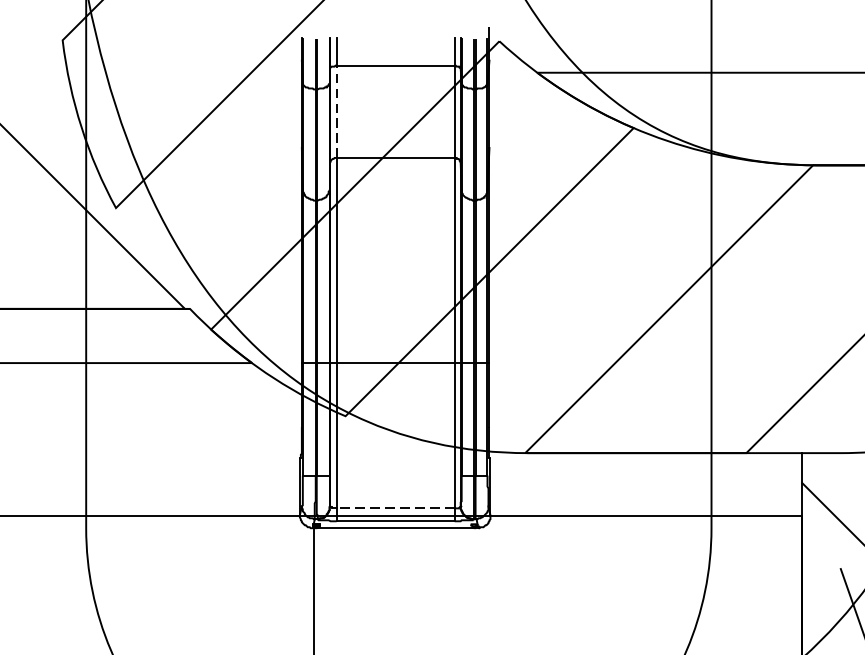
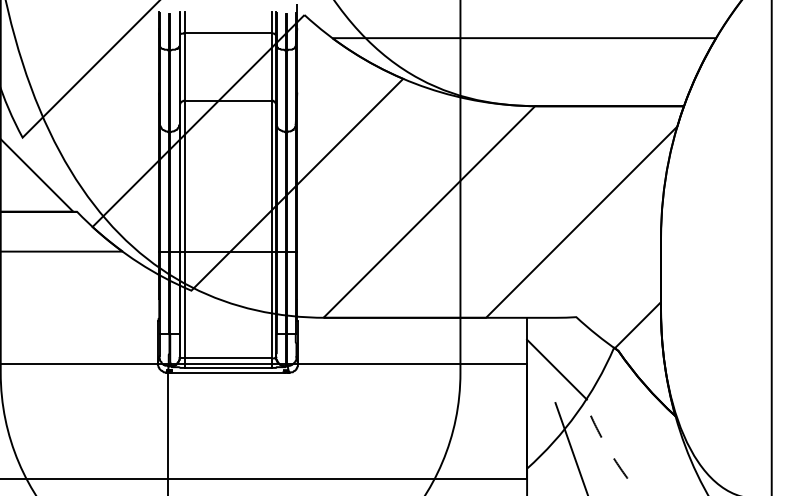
line: (336, 111) -> (184, 66), dashed -> solid
line: (394, 508) -> (227, 358), dashed -> solid

